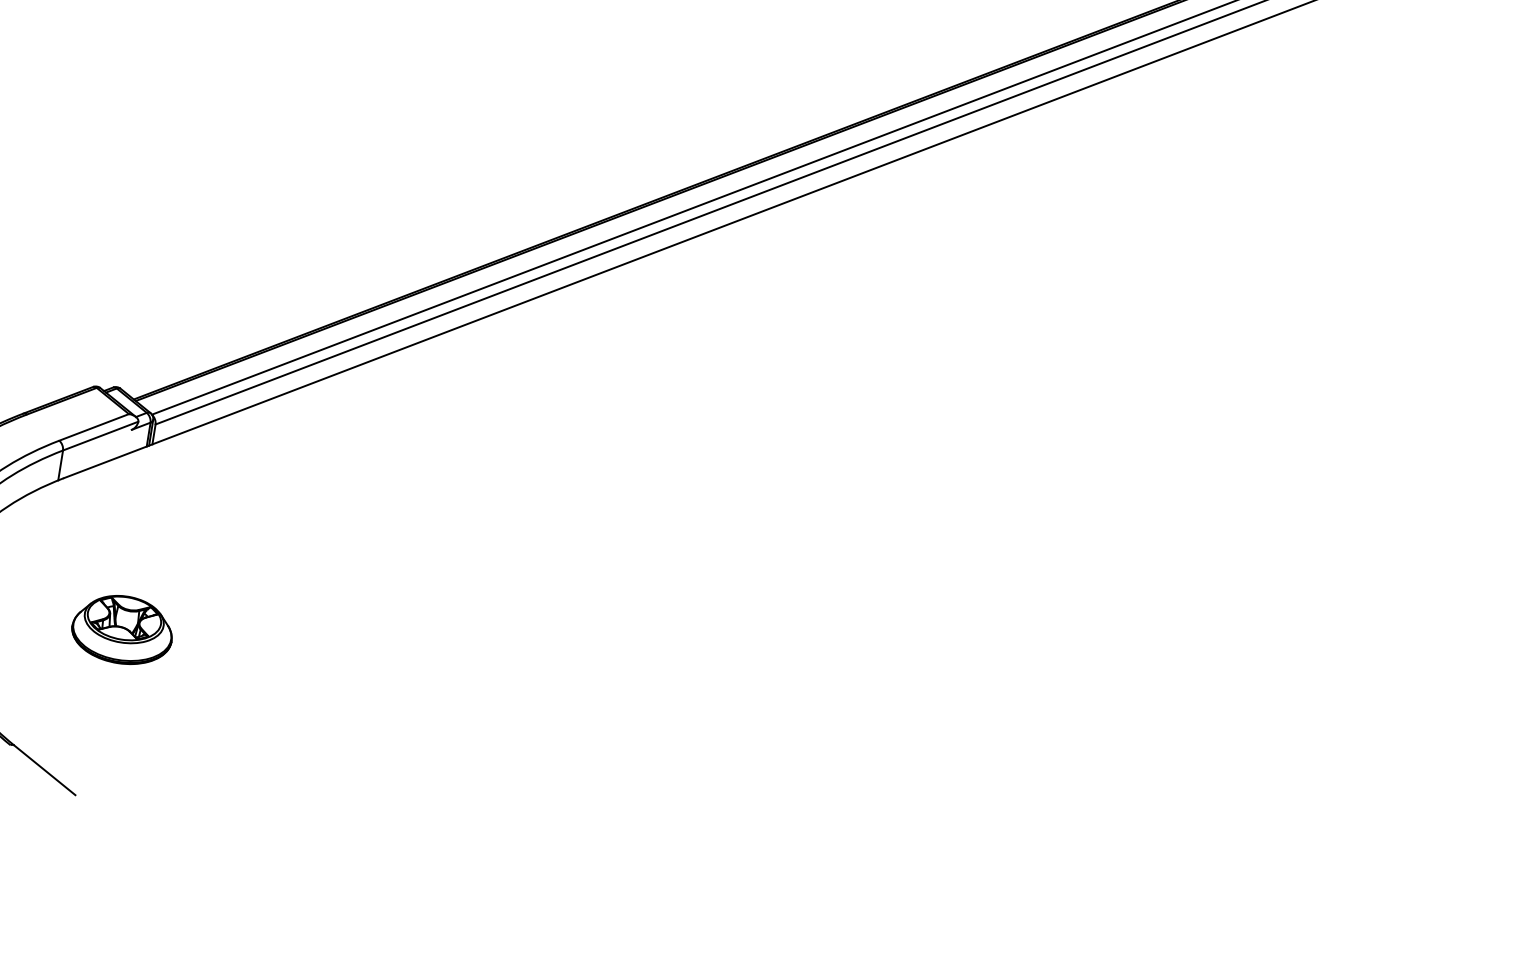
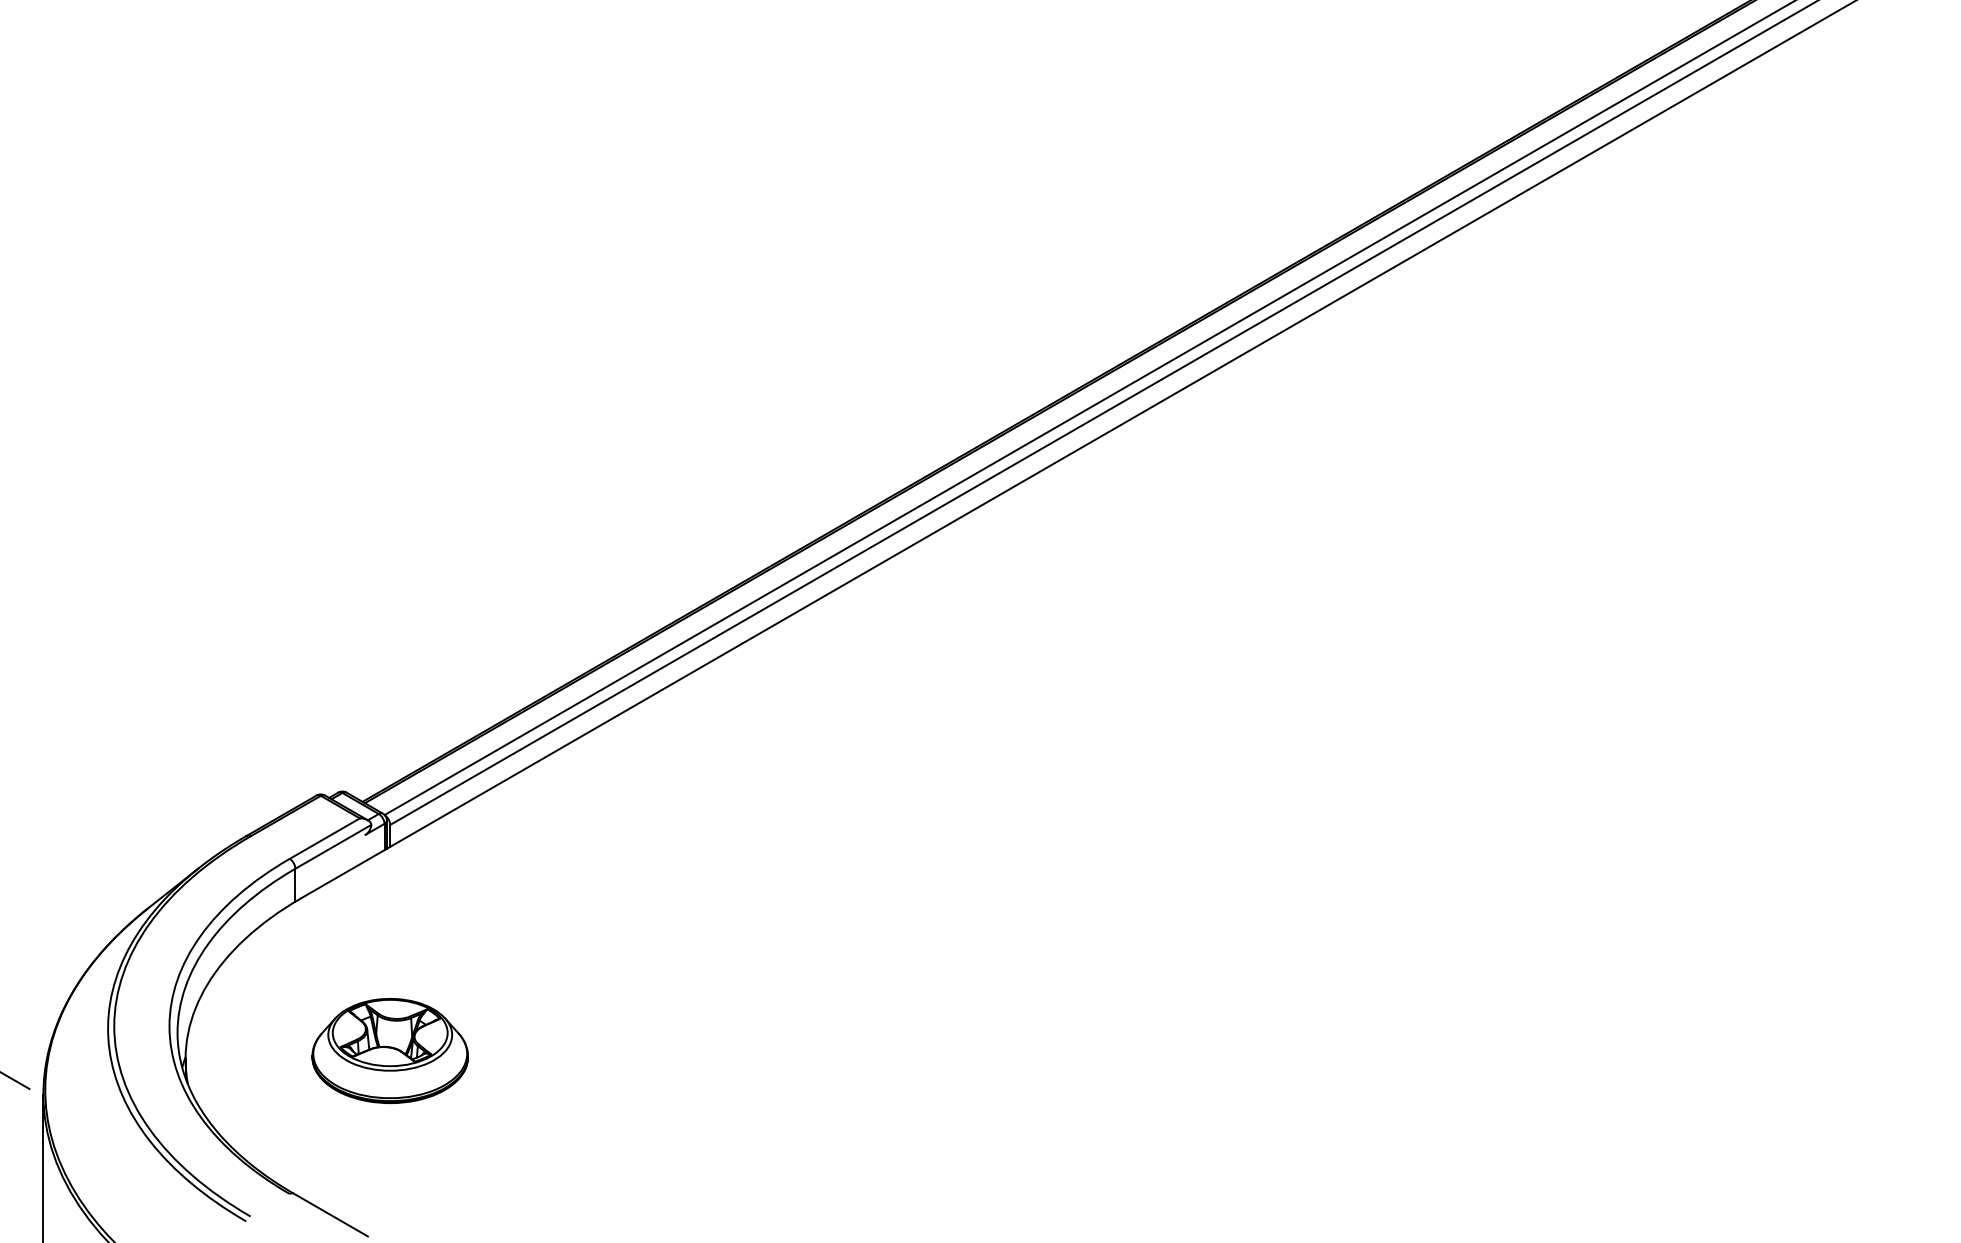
part: (122, 629) -> (389, 1050), size x1.43

